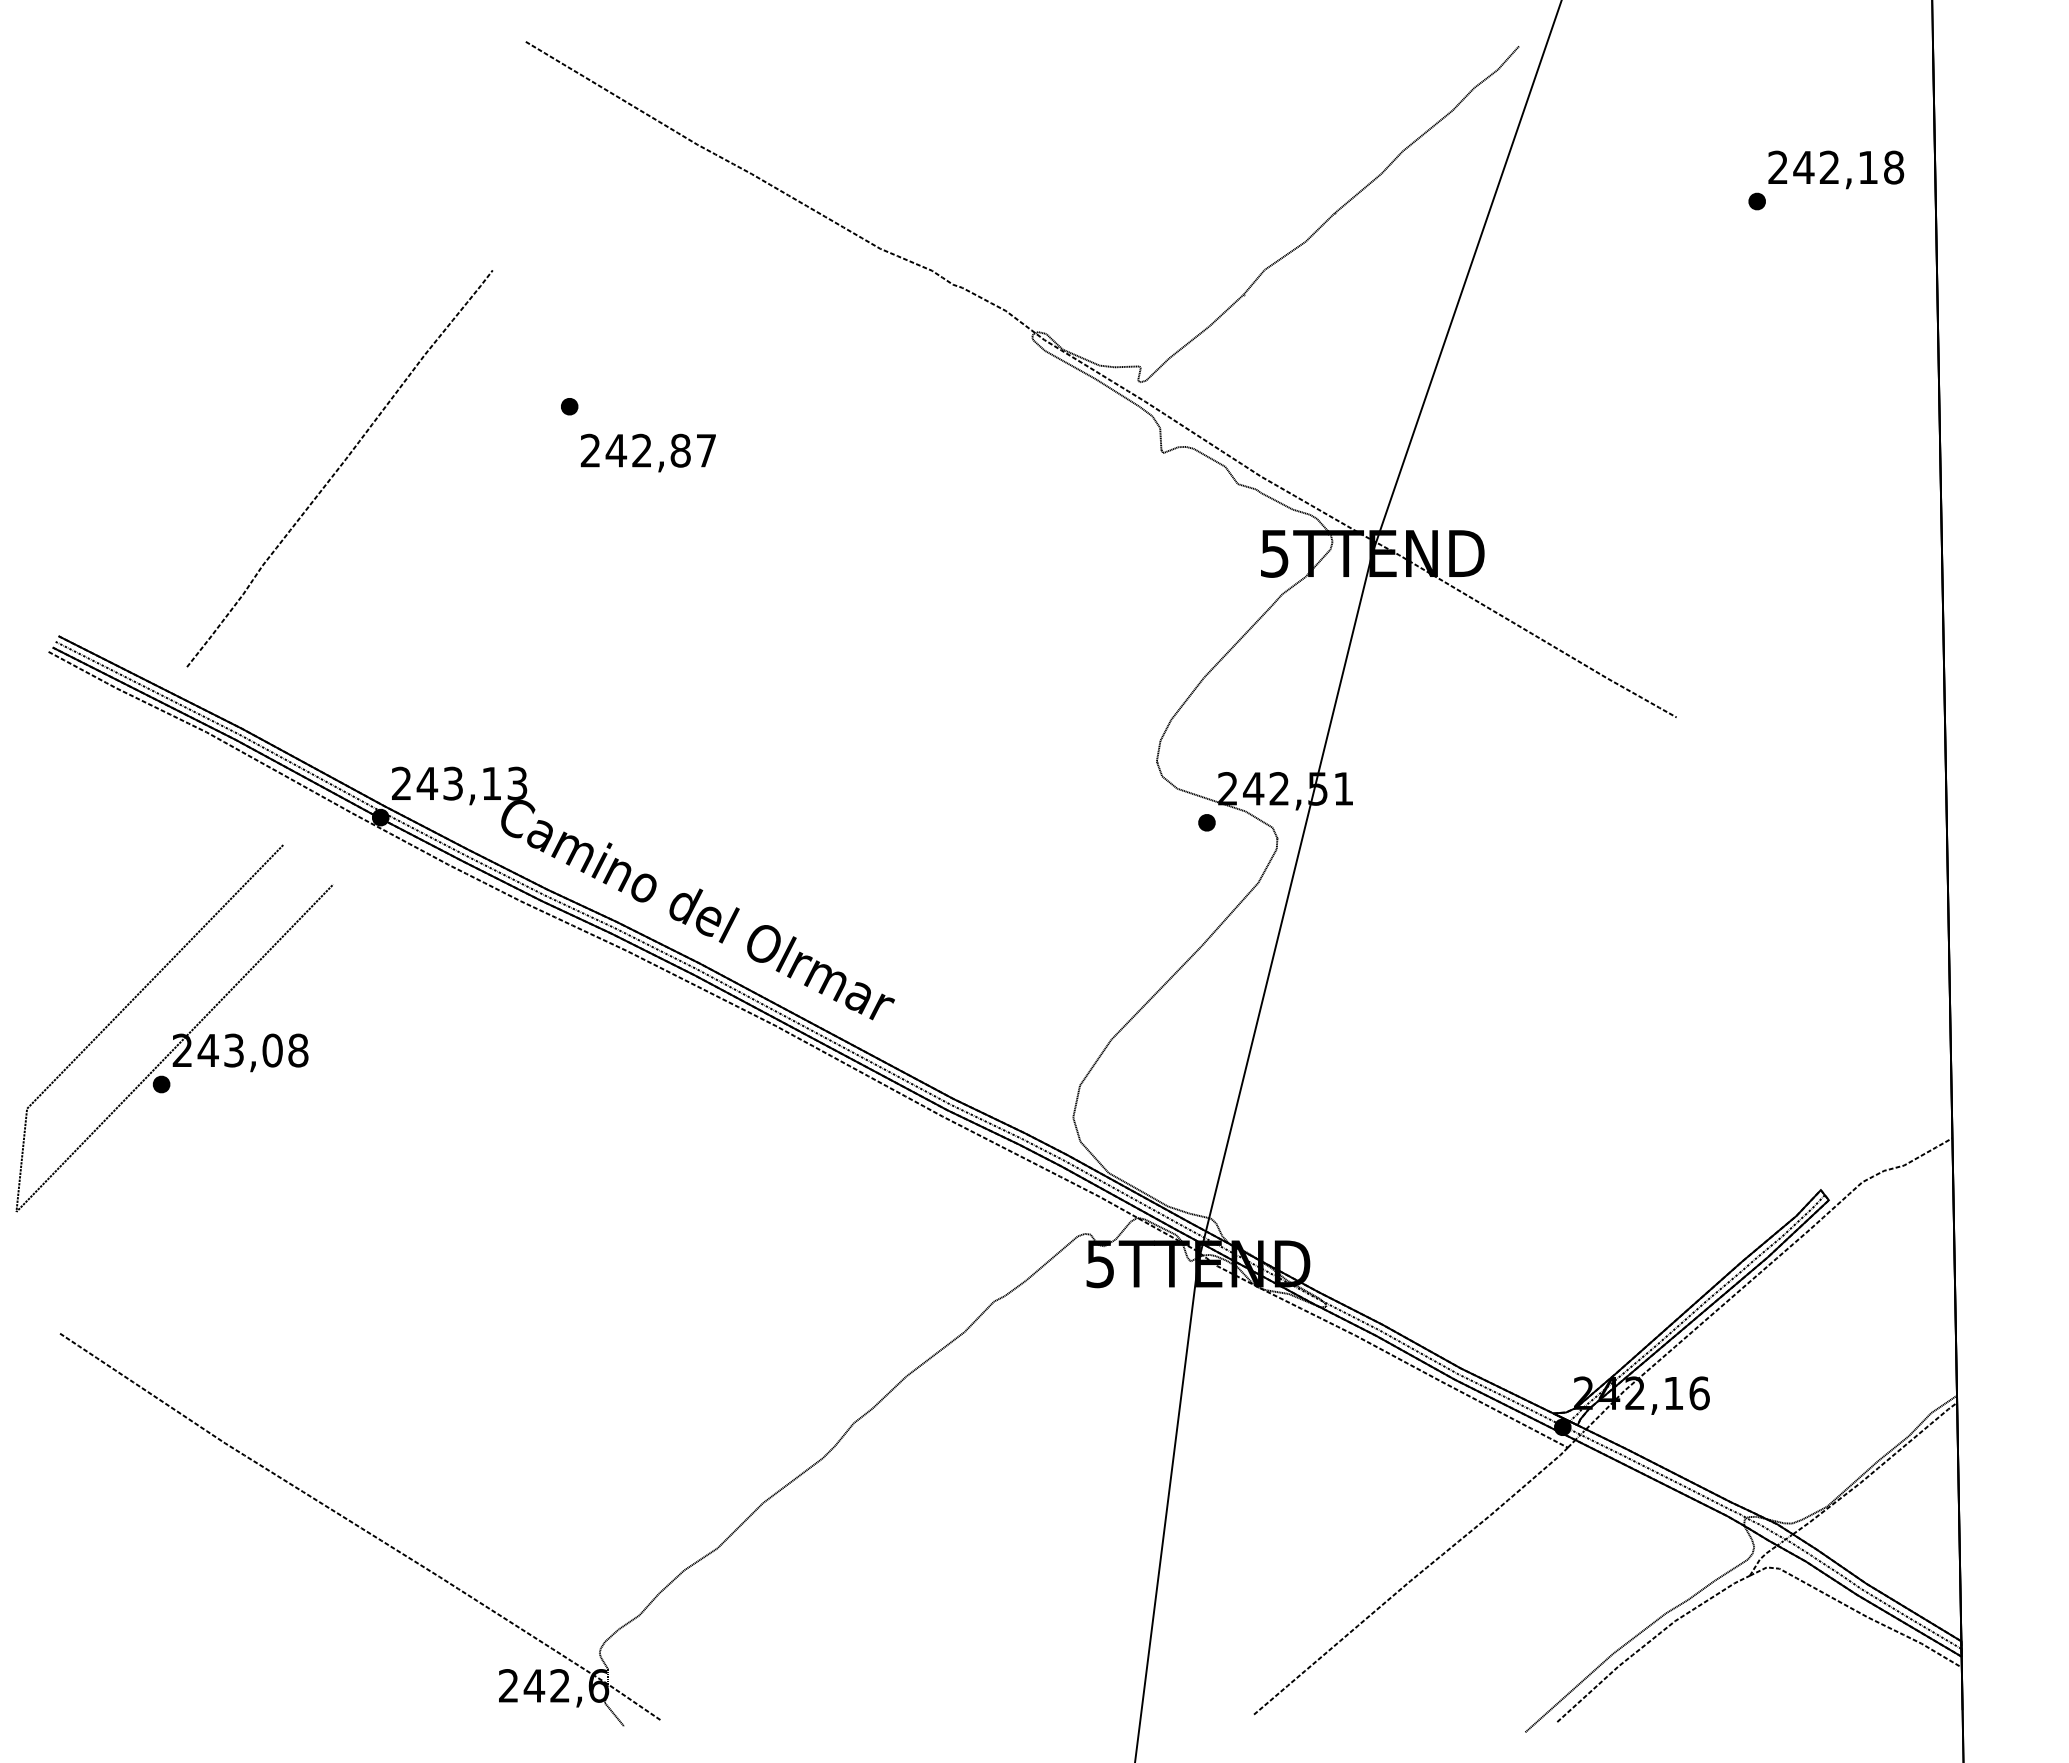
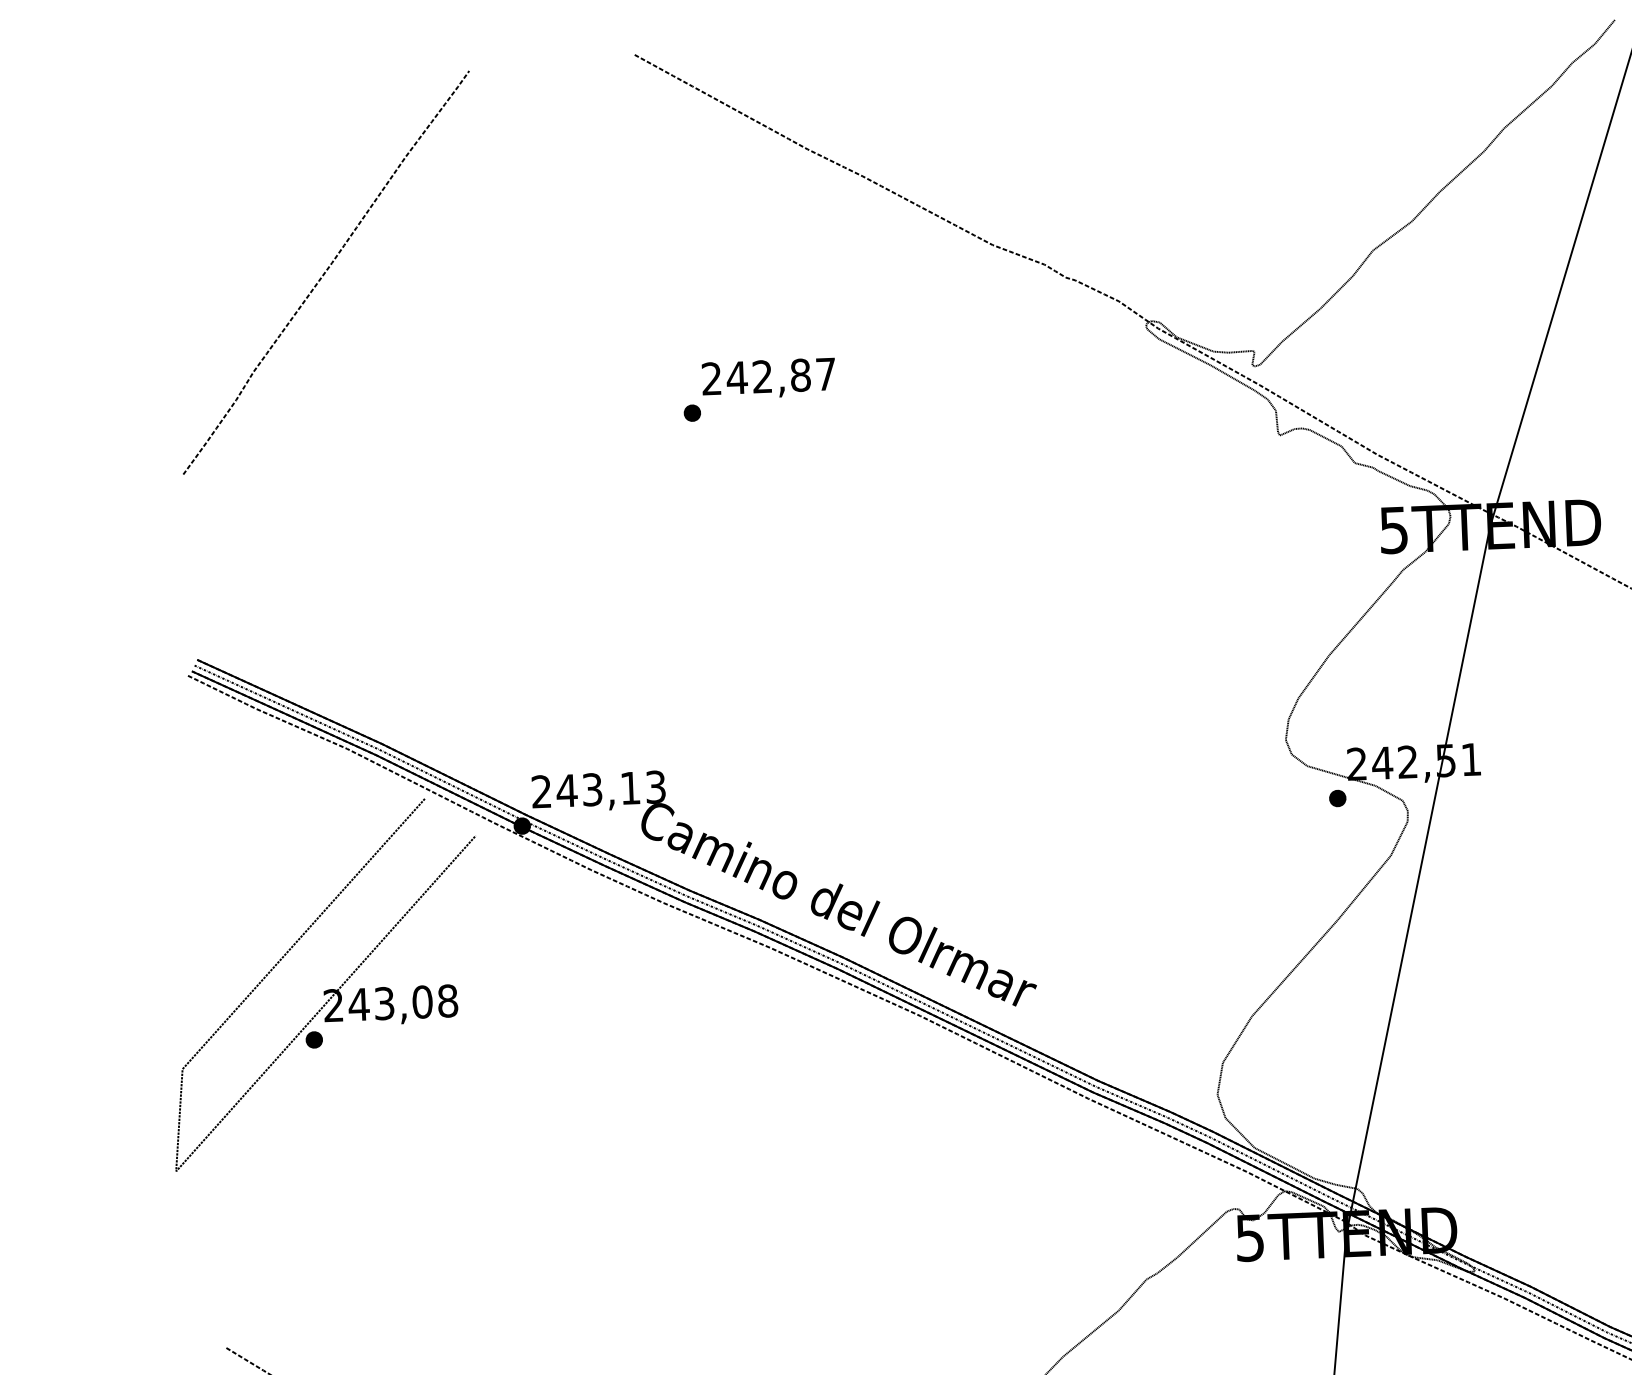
text: (647, 452) -> (767, 378), moved
curve: (339, 468) -> (325, 272), moved
part: (175, 1034) -> (326, 990), moved

